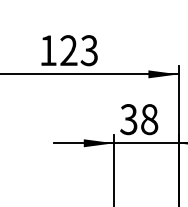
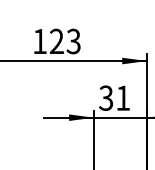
text: (149, 118) -> (123, 97), 38 -> 31

